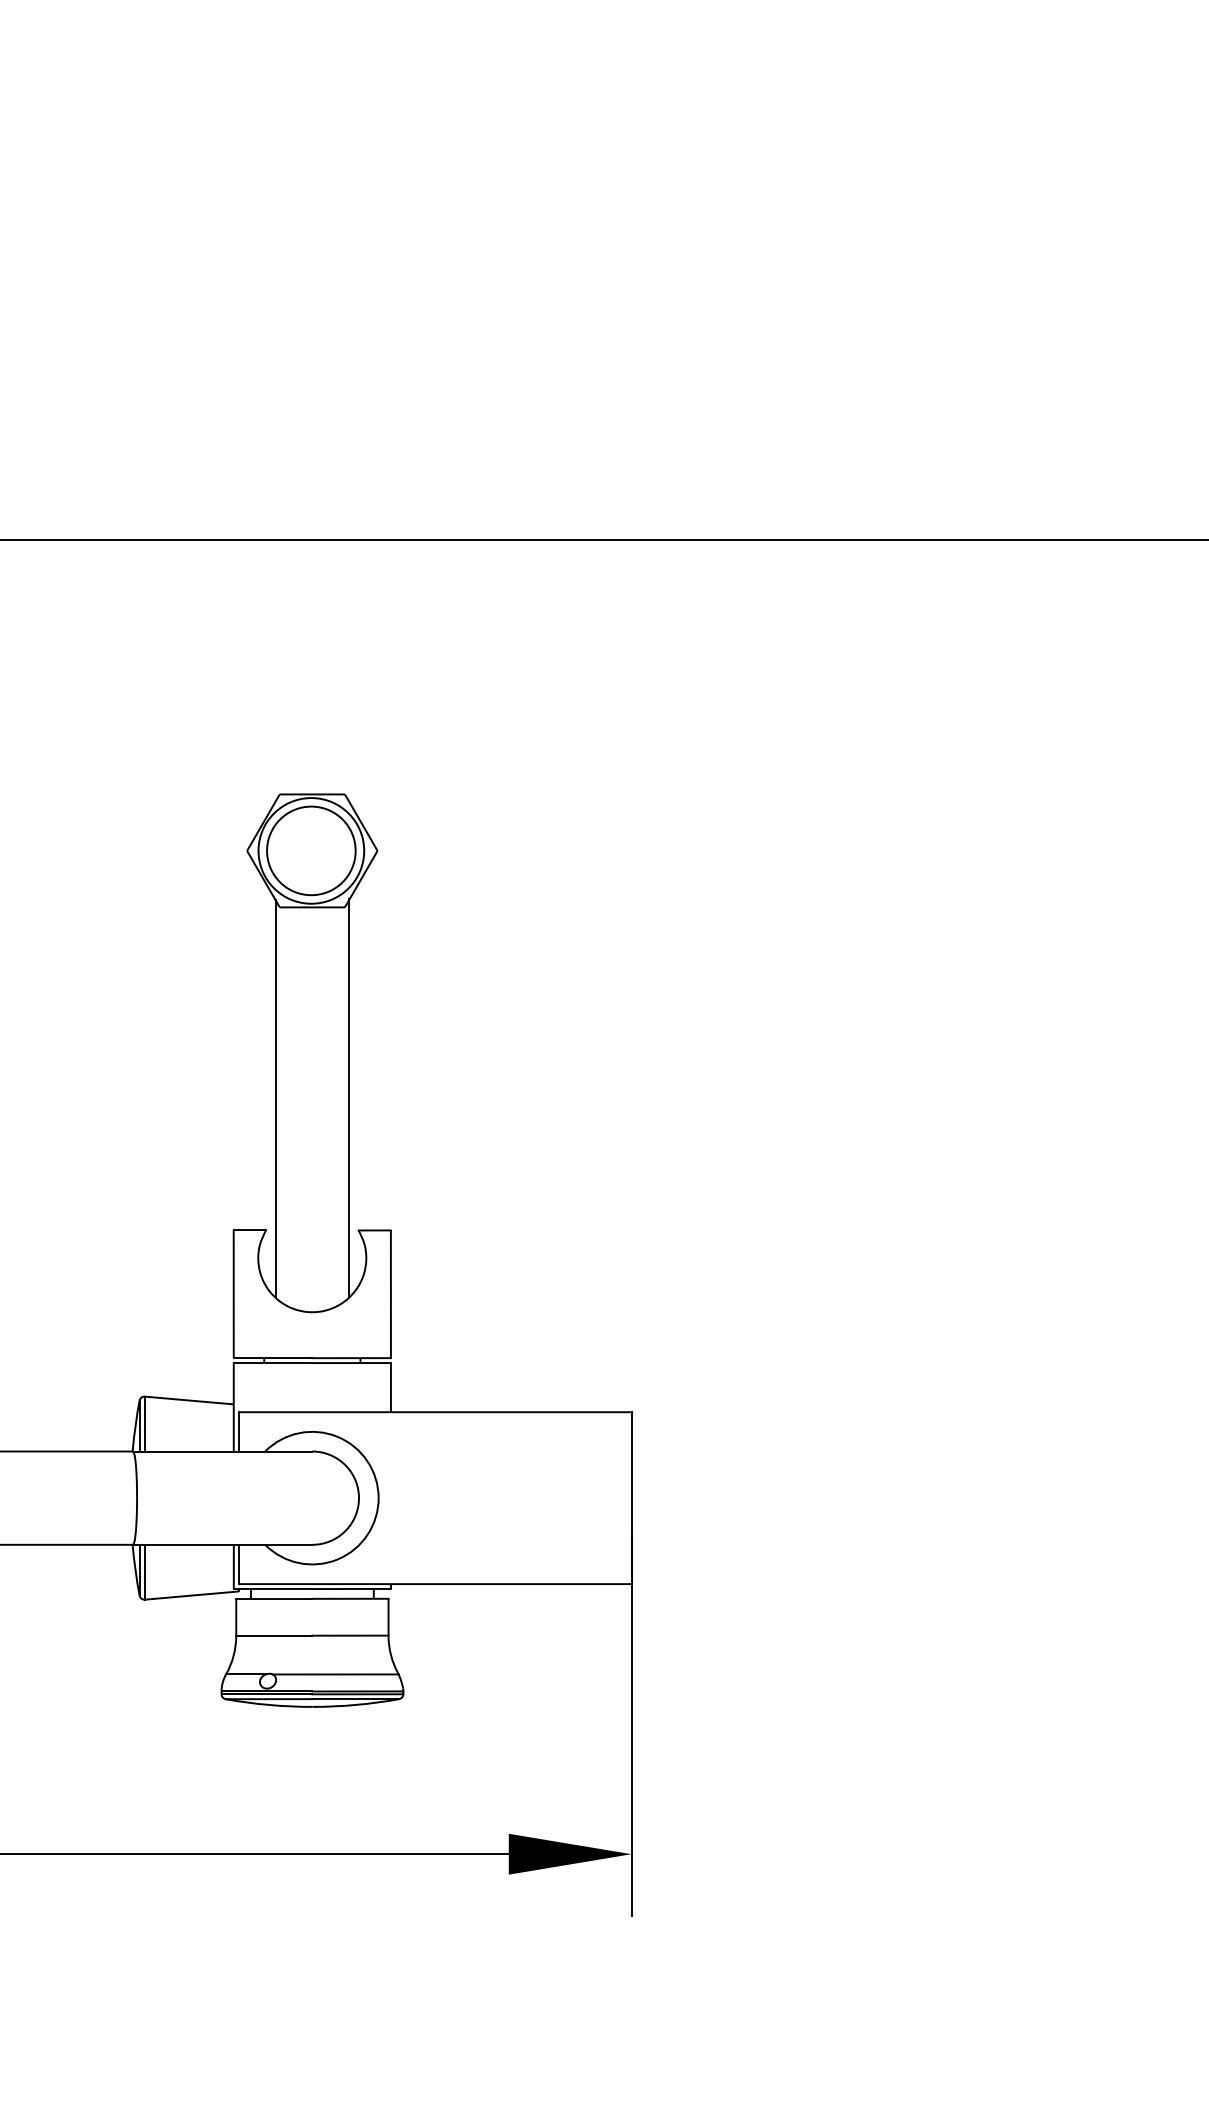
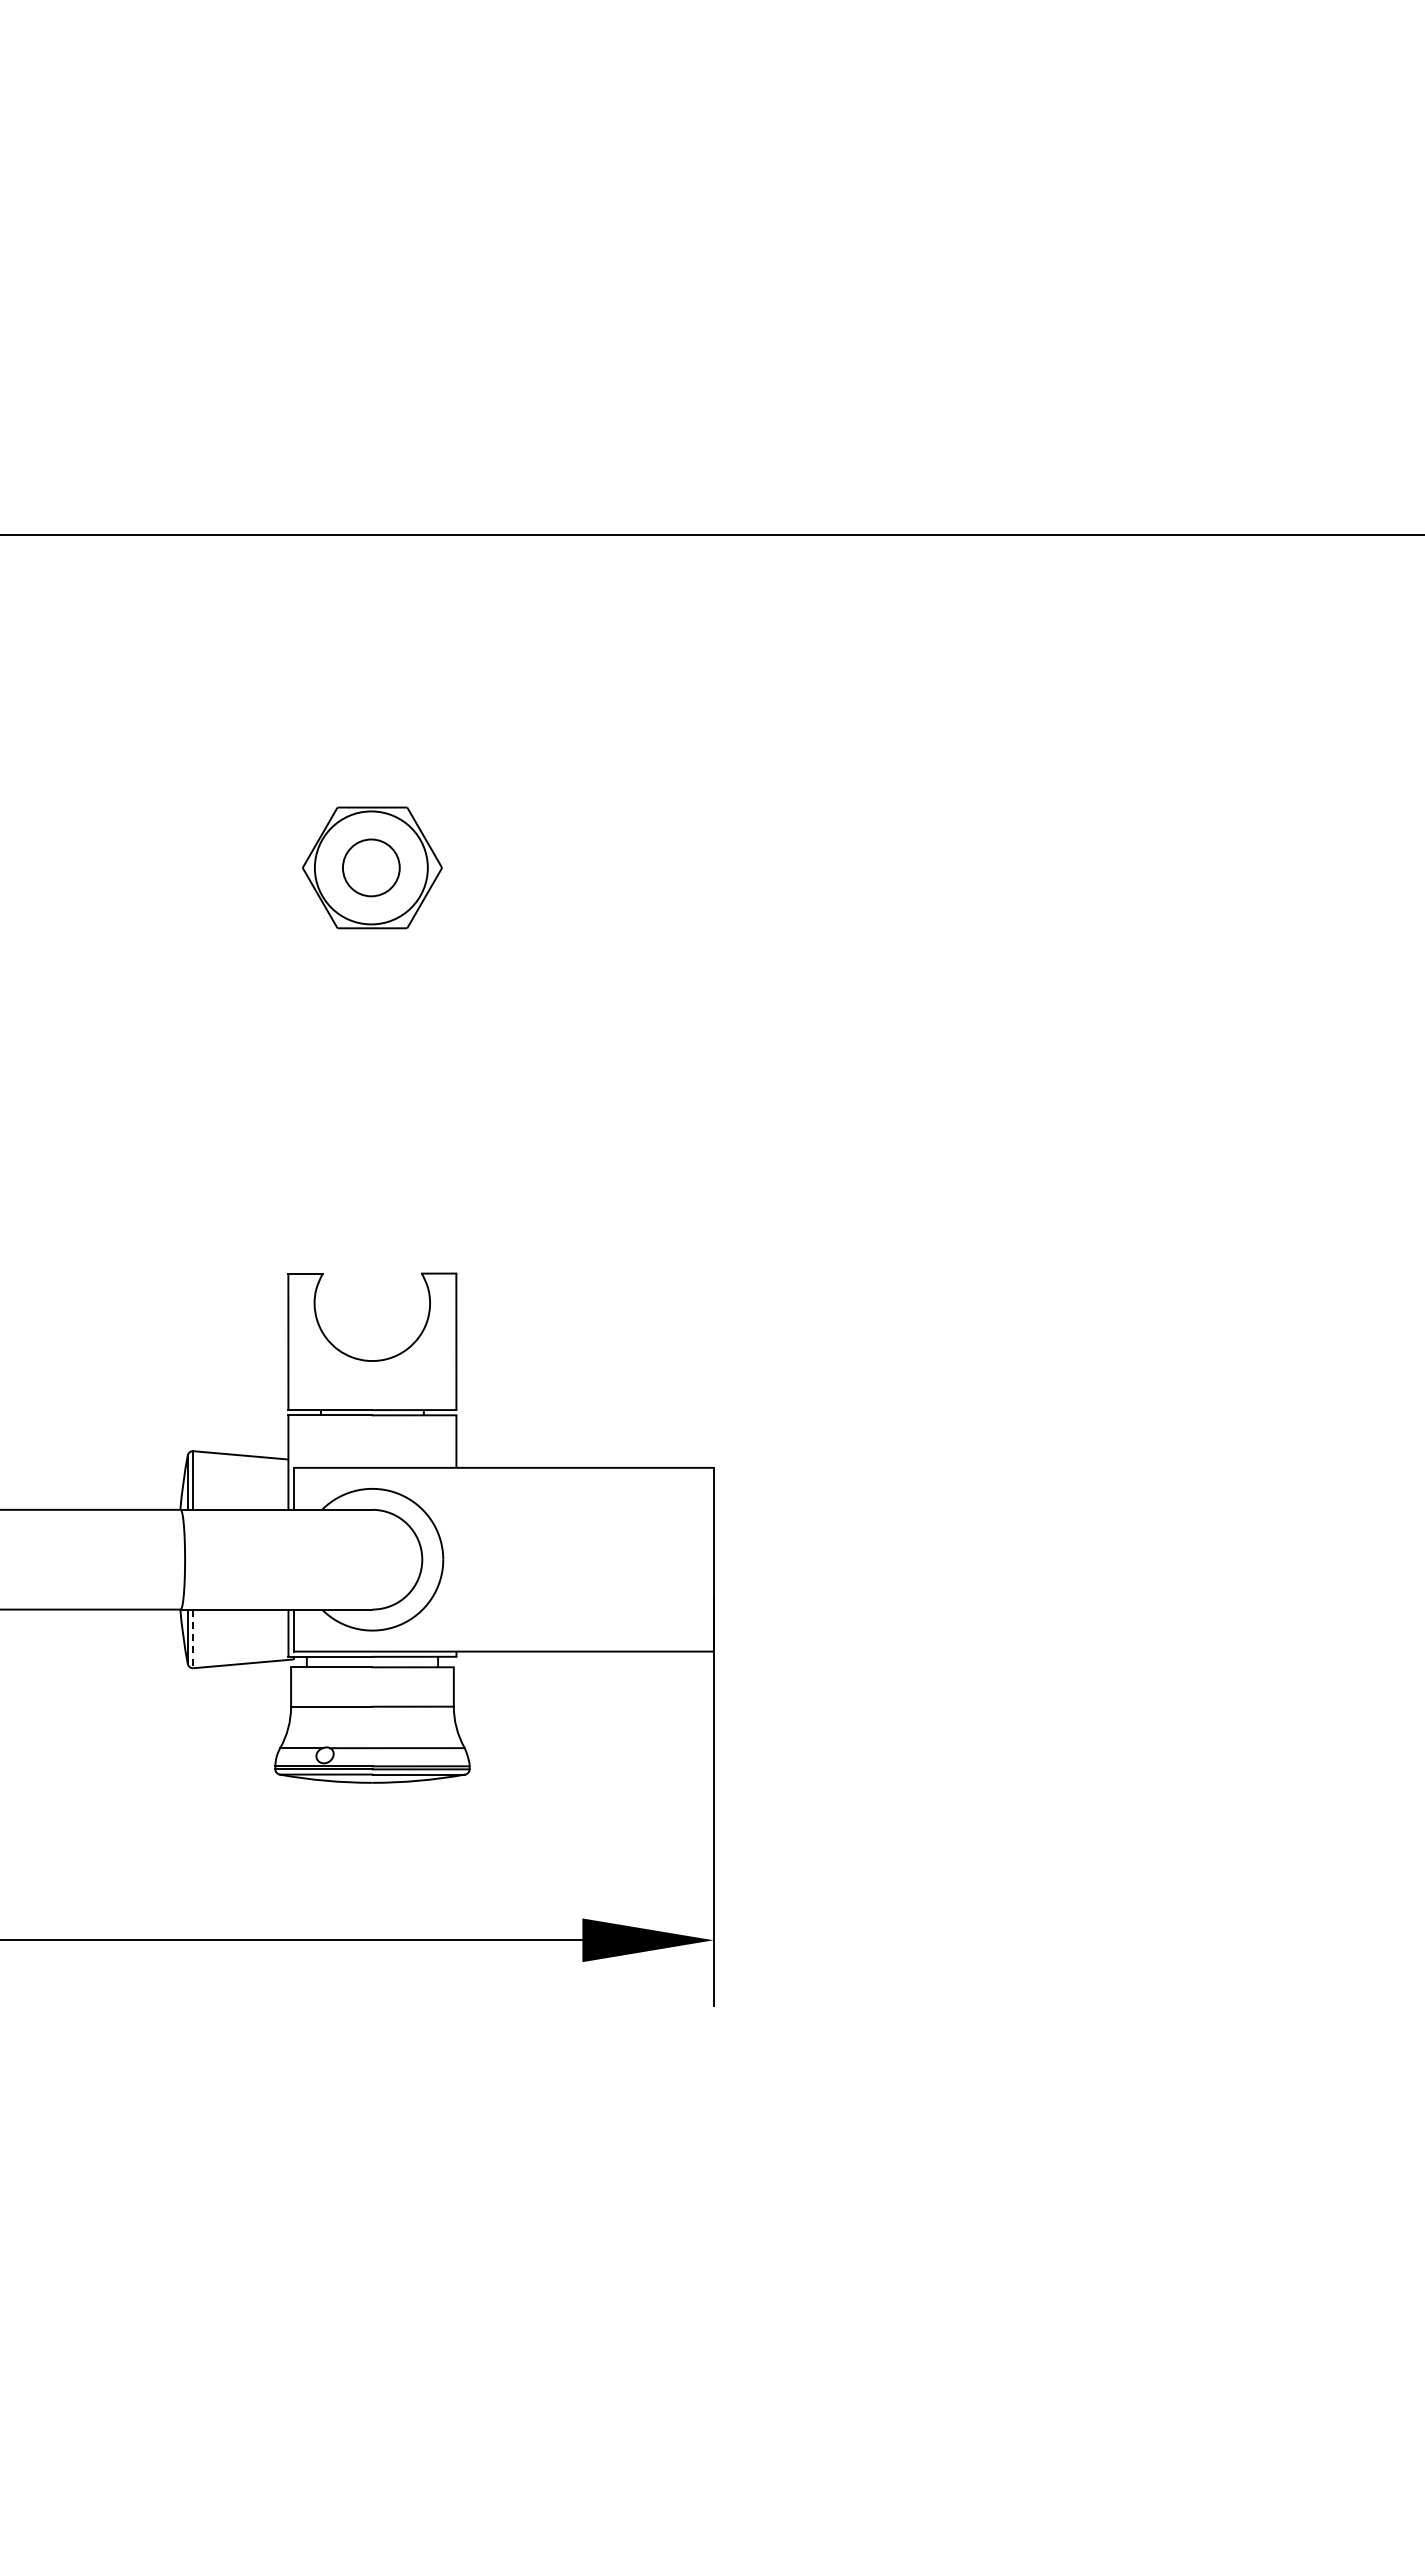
circle: (311, 850) -> (371, 867), size x0.6
line: (348, 1097) -> (411, 1131), removed
line: (275, 1098) -> (333, 1132), removed
line: (144, 1572) -> (193, 1639), solid -> dashed

